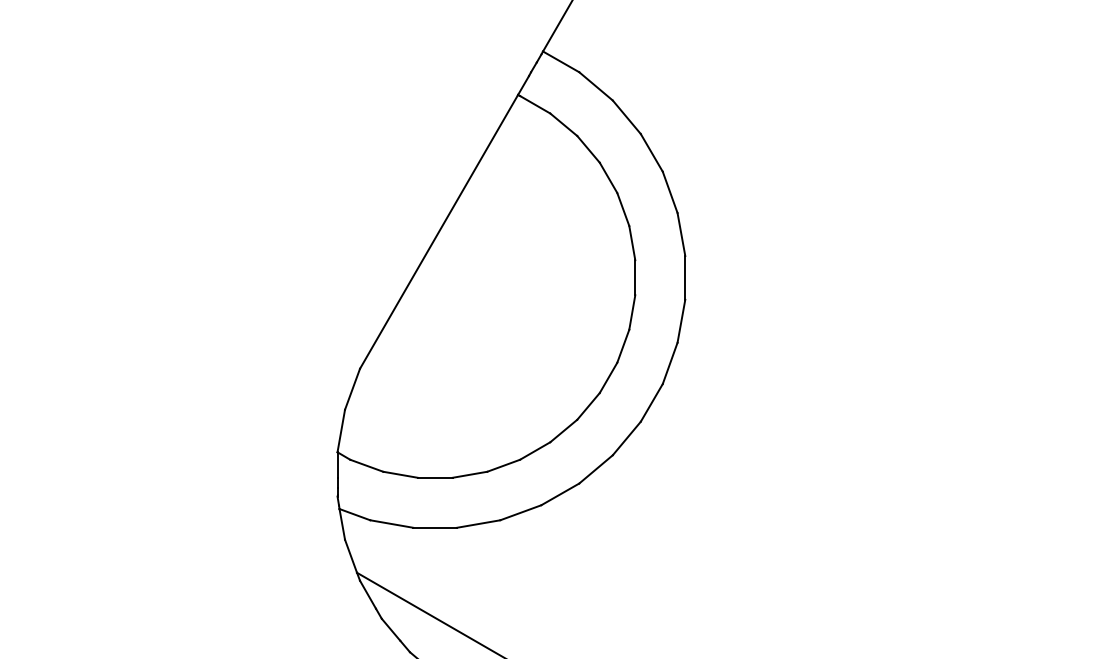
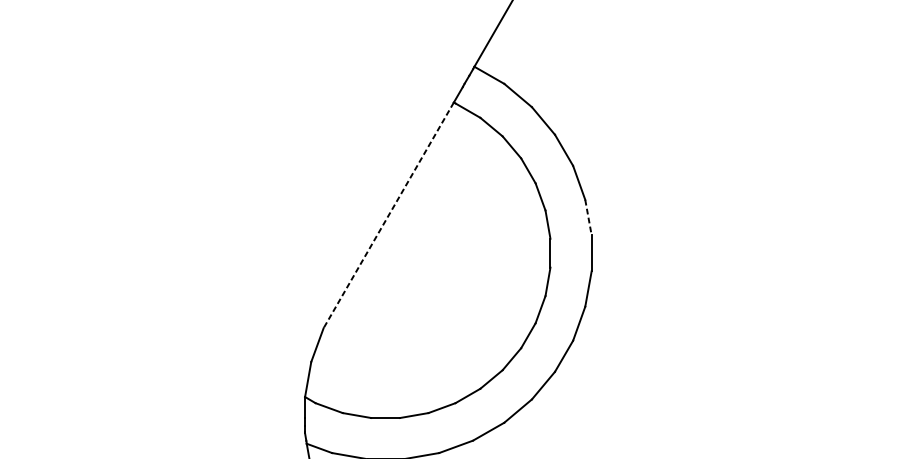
line: (438, 232) -> (388, 215), solid -> dashed
line: (681, 234) -> (588, 217), solid -> dashed

